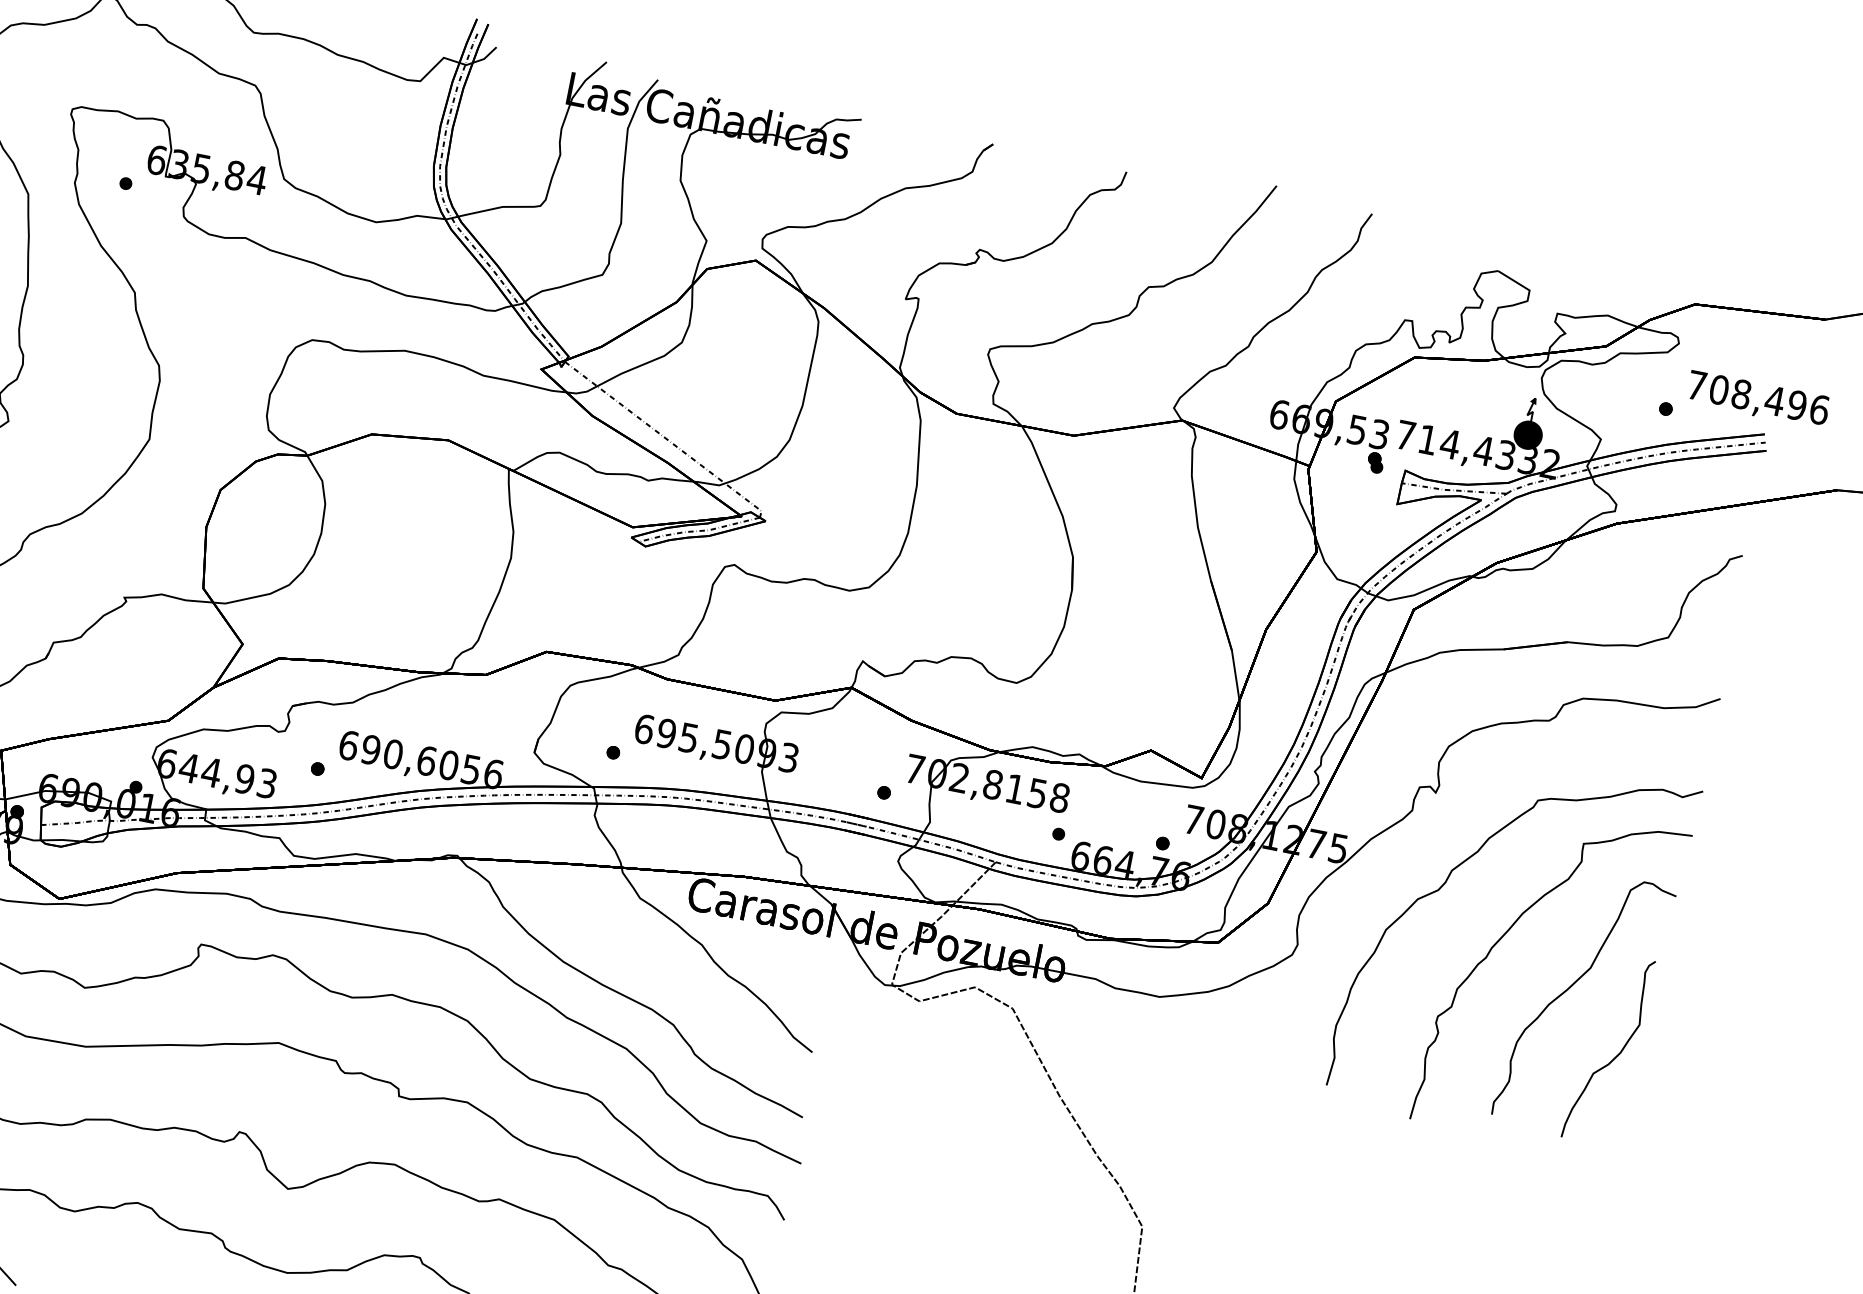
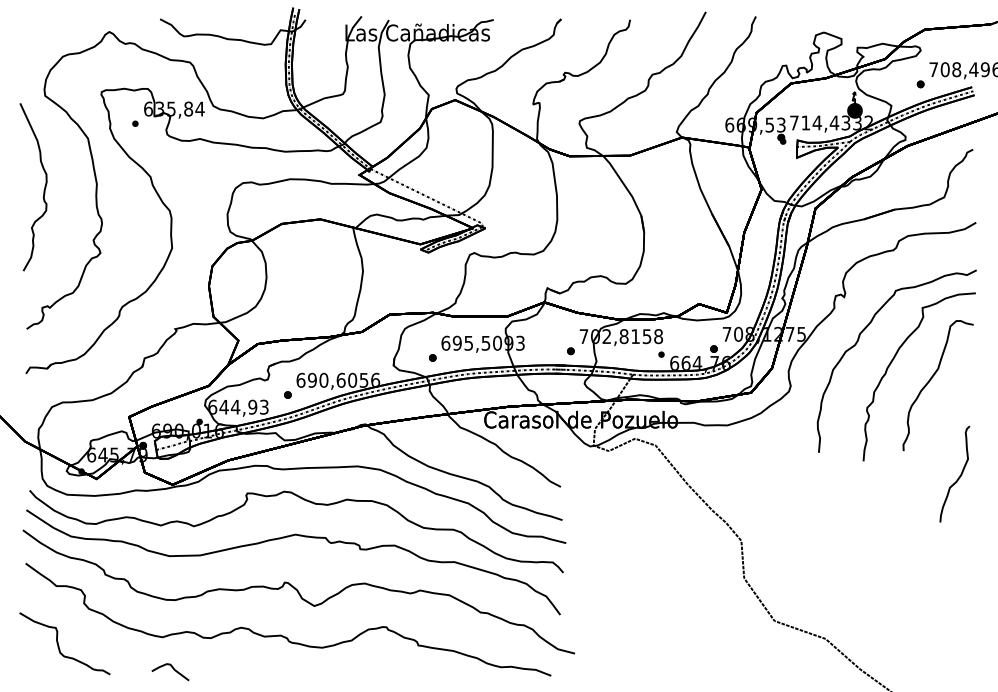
curve: (1616, 1053) -> (959, 475), moved

